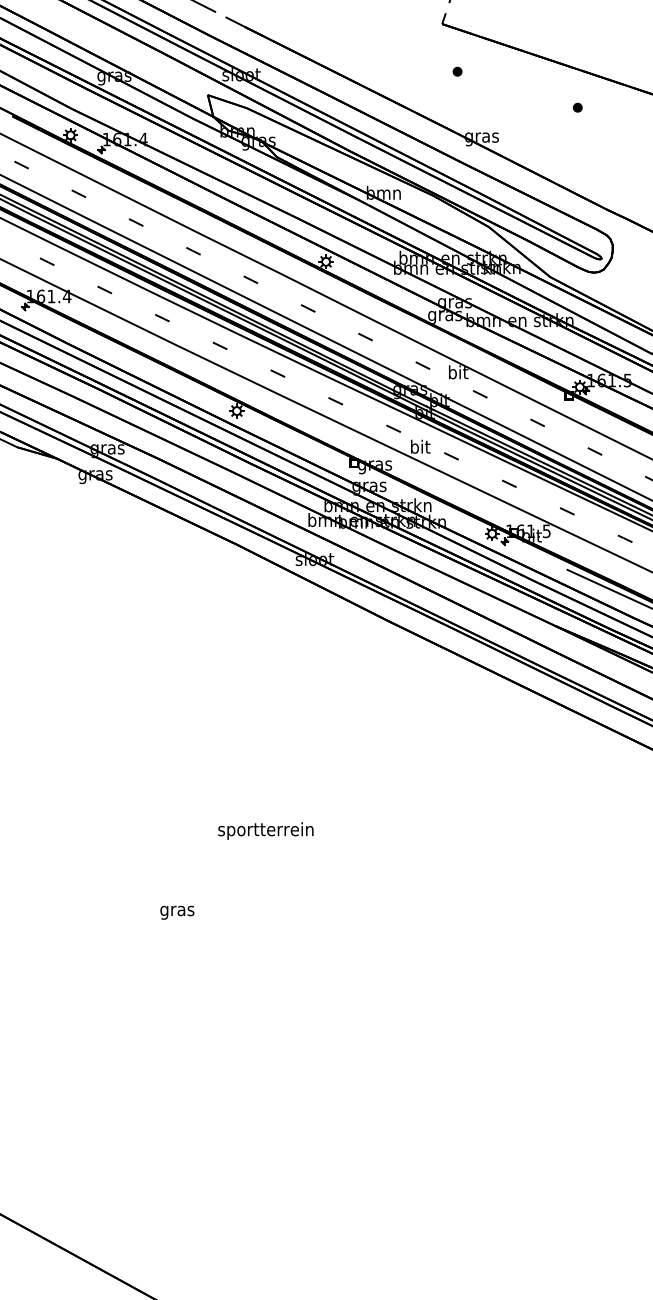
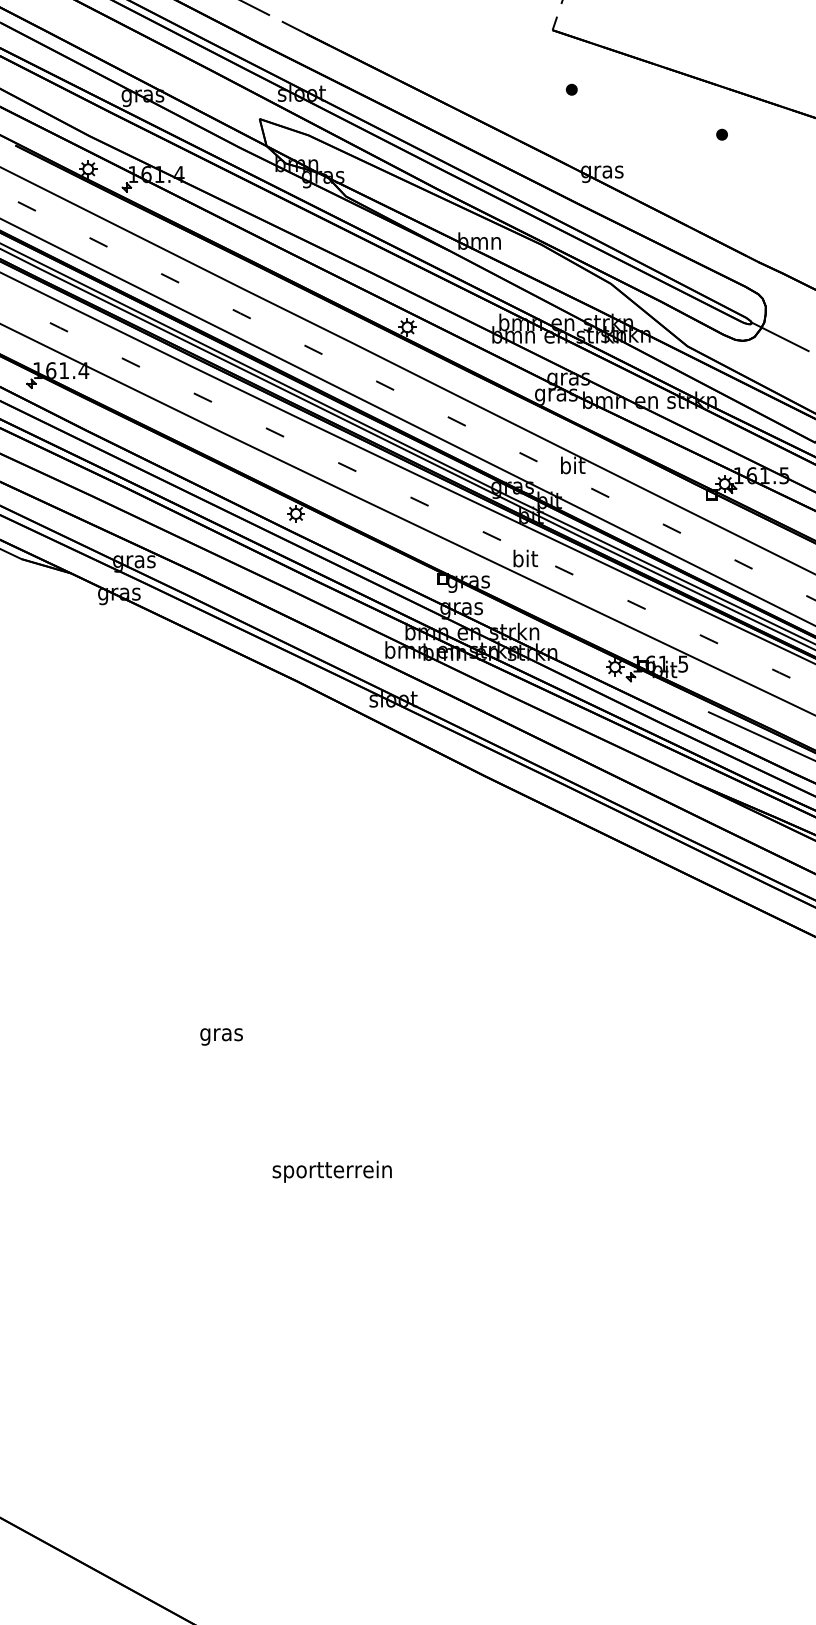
line: (623, 269) -> (779, 336), added
text: (265, 830) -> (331, 1171), moved
text: (177, 912) -> (221, 1036), moved

